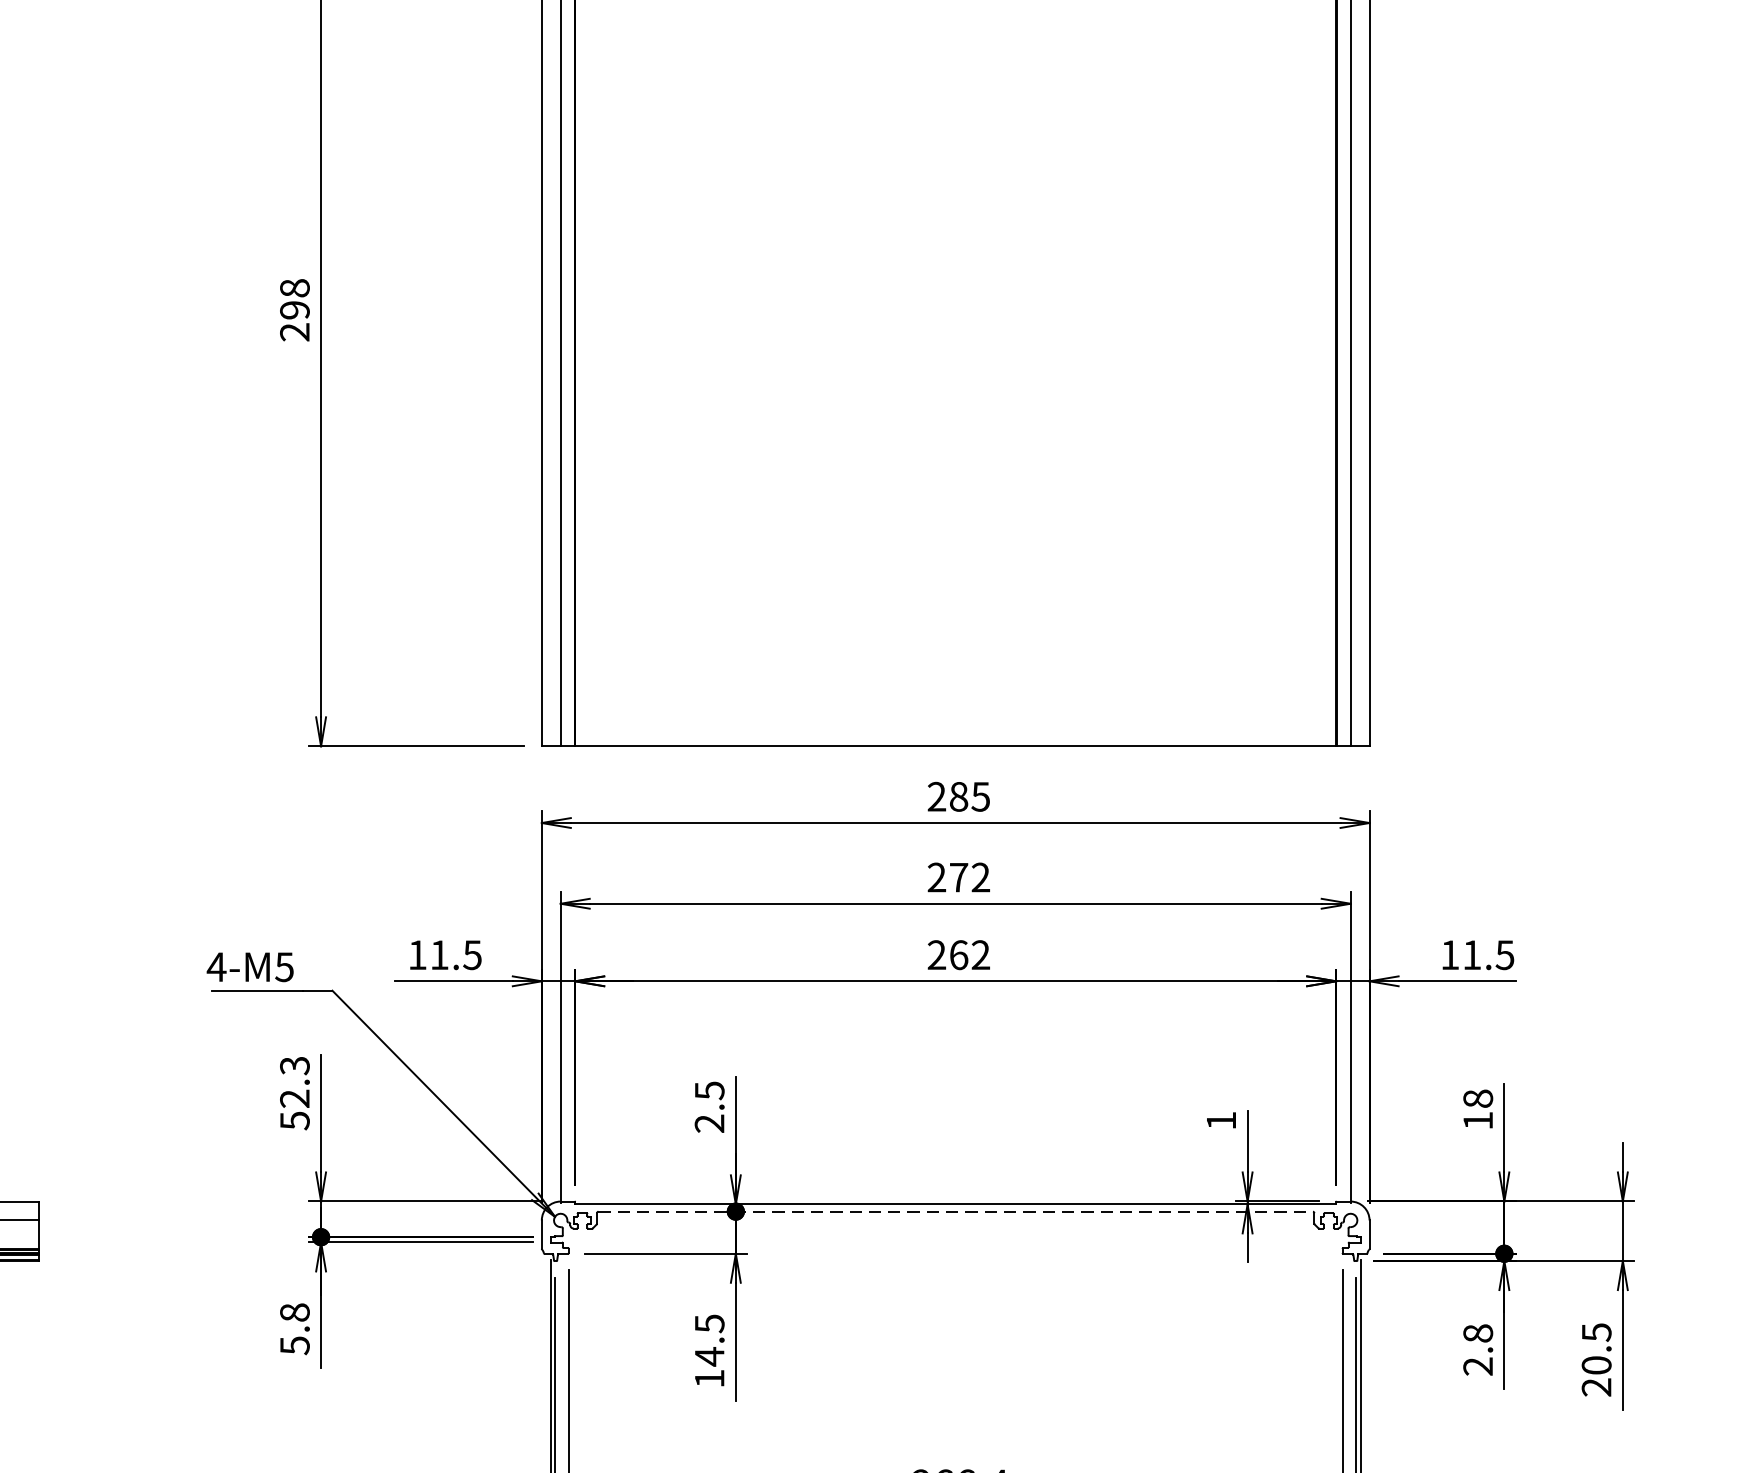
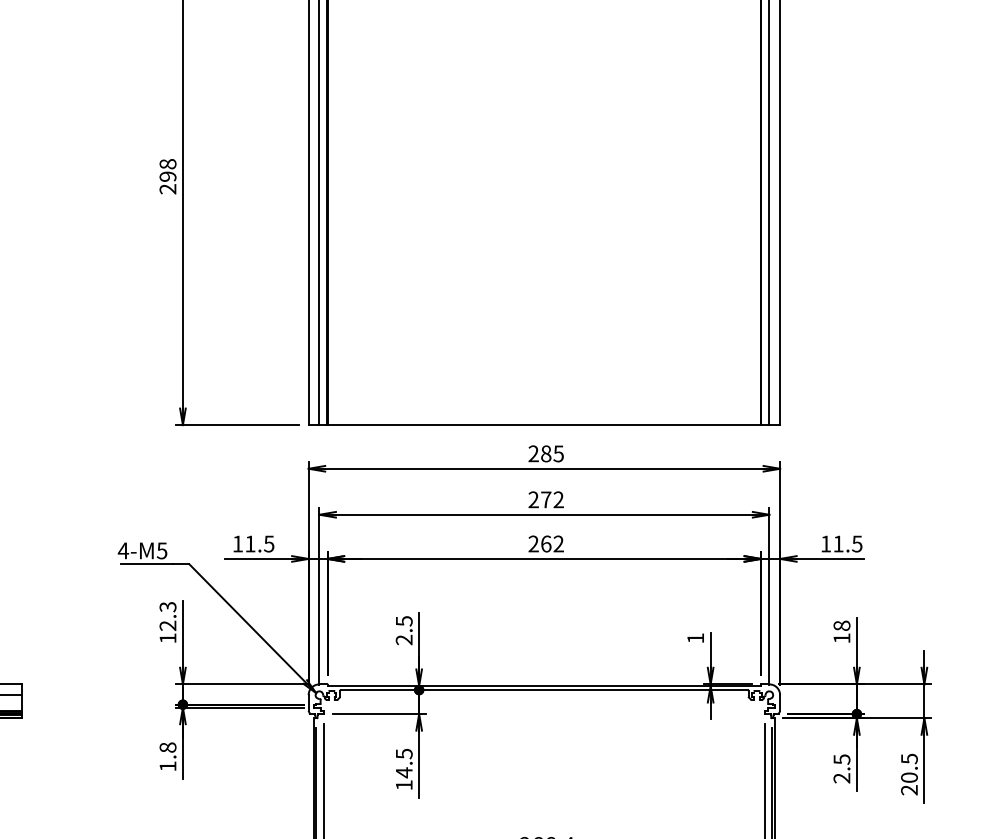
text: (293, 1120) -> (167, 638), 52.3 -> 12.3
line: (955, 1212) -> (544, 690), dashed -> solid
text: (1477, 1333) -> (841, 759), 2.8 -> 2.5
text: (293, 1345) -> (167, 766), 5.8 -> 1.8

